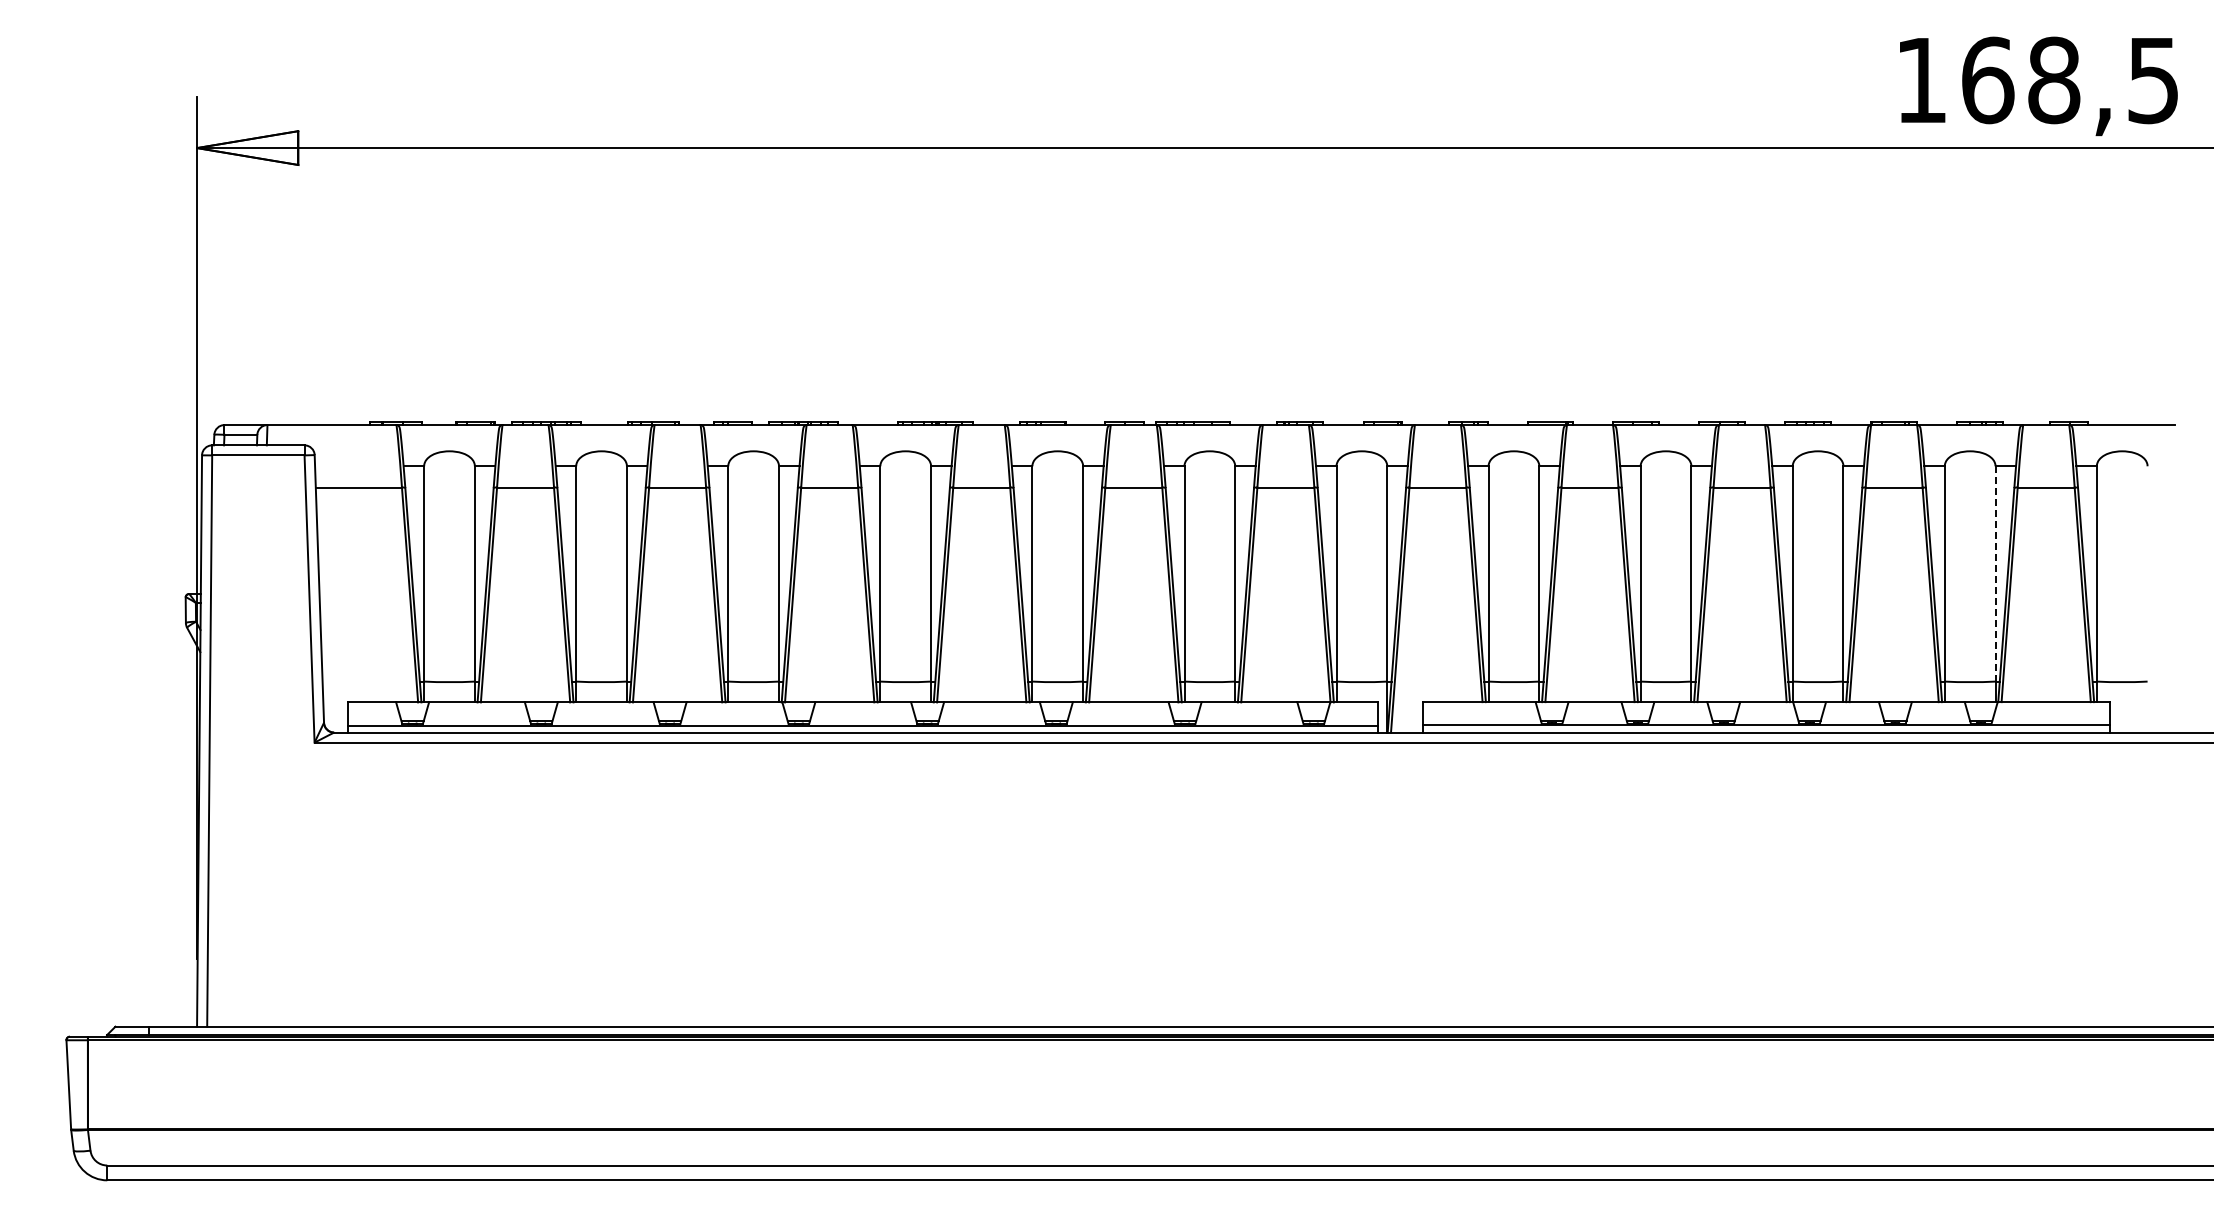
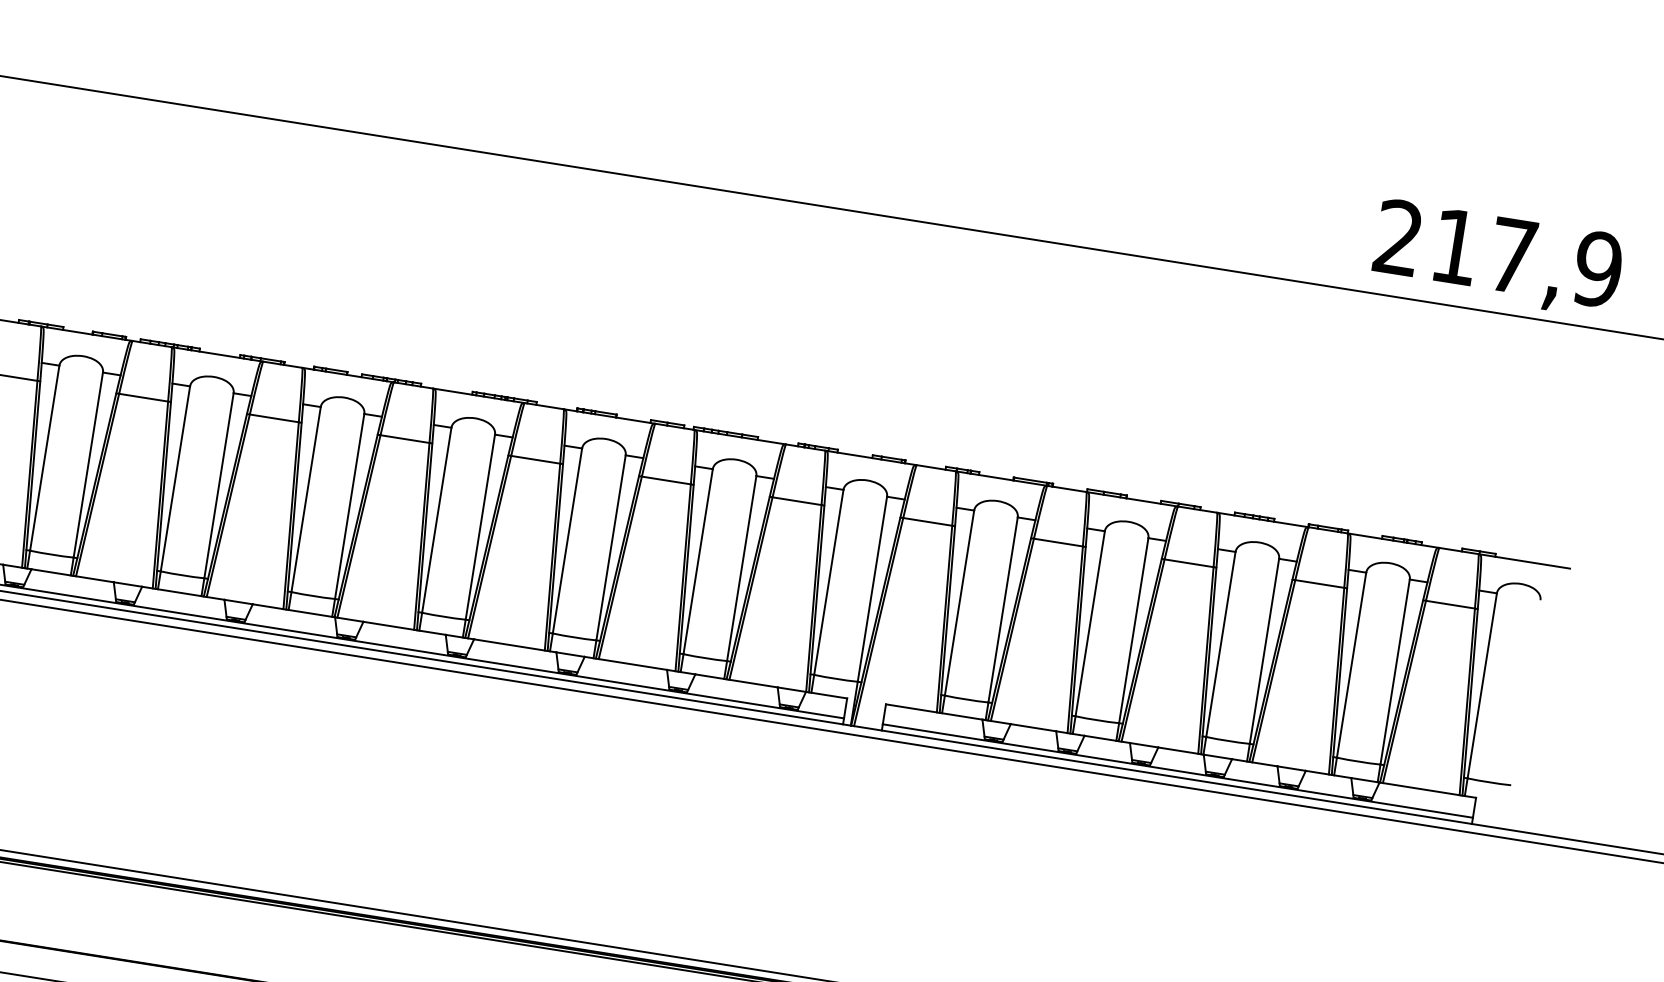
text: (2037, 80) -> (1498, 253), 168,5 -> 217,9
line: (1995, 573) -> (1395, 671), dashed -> solid

